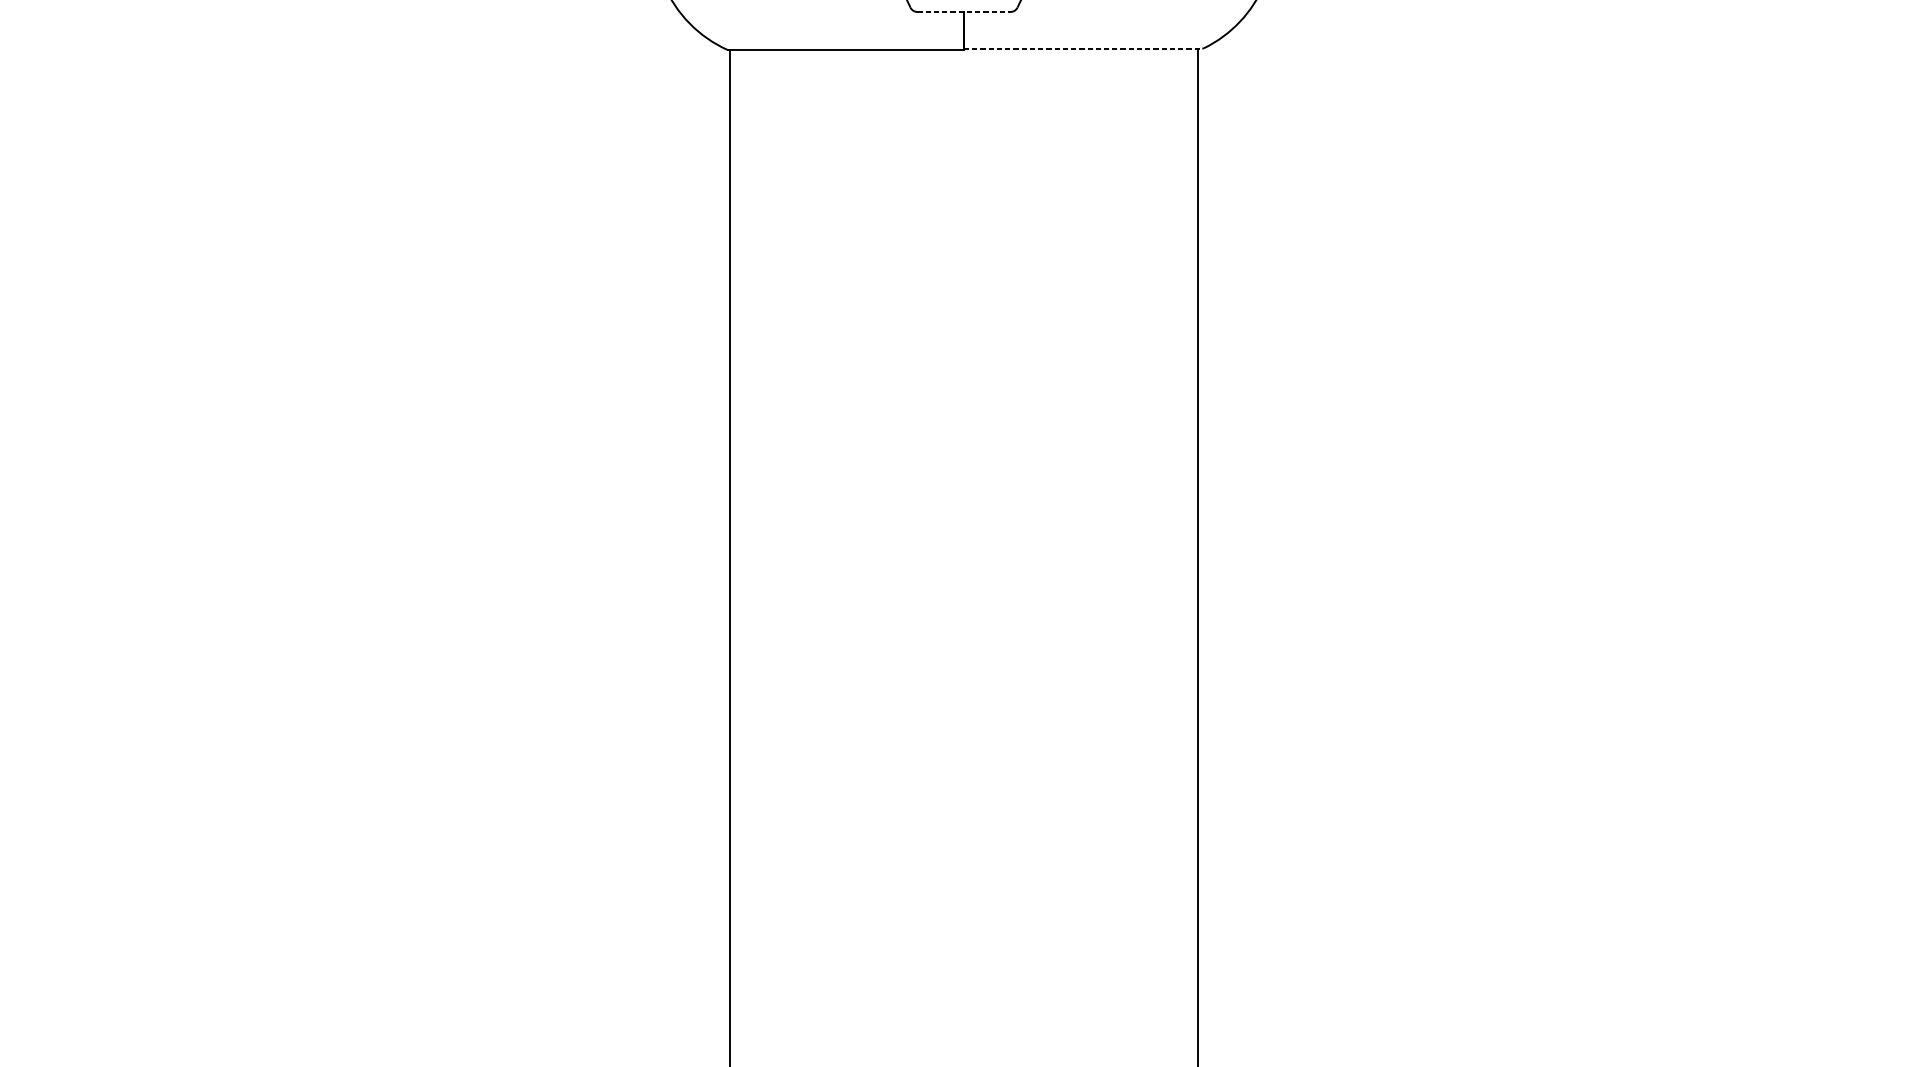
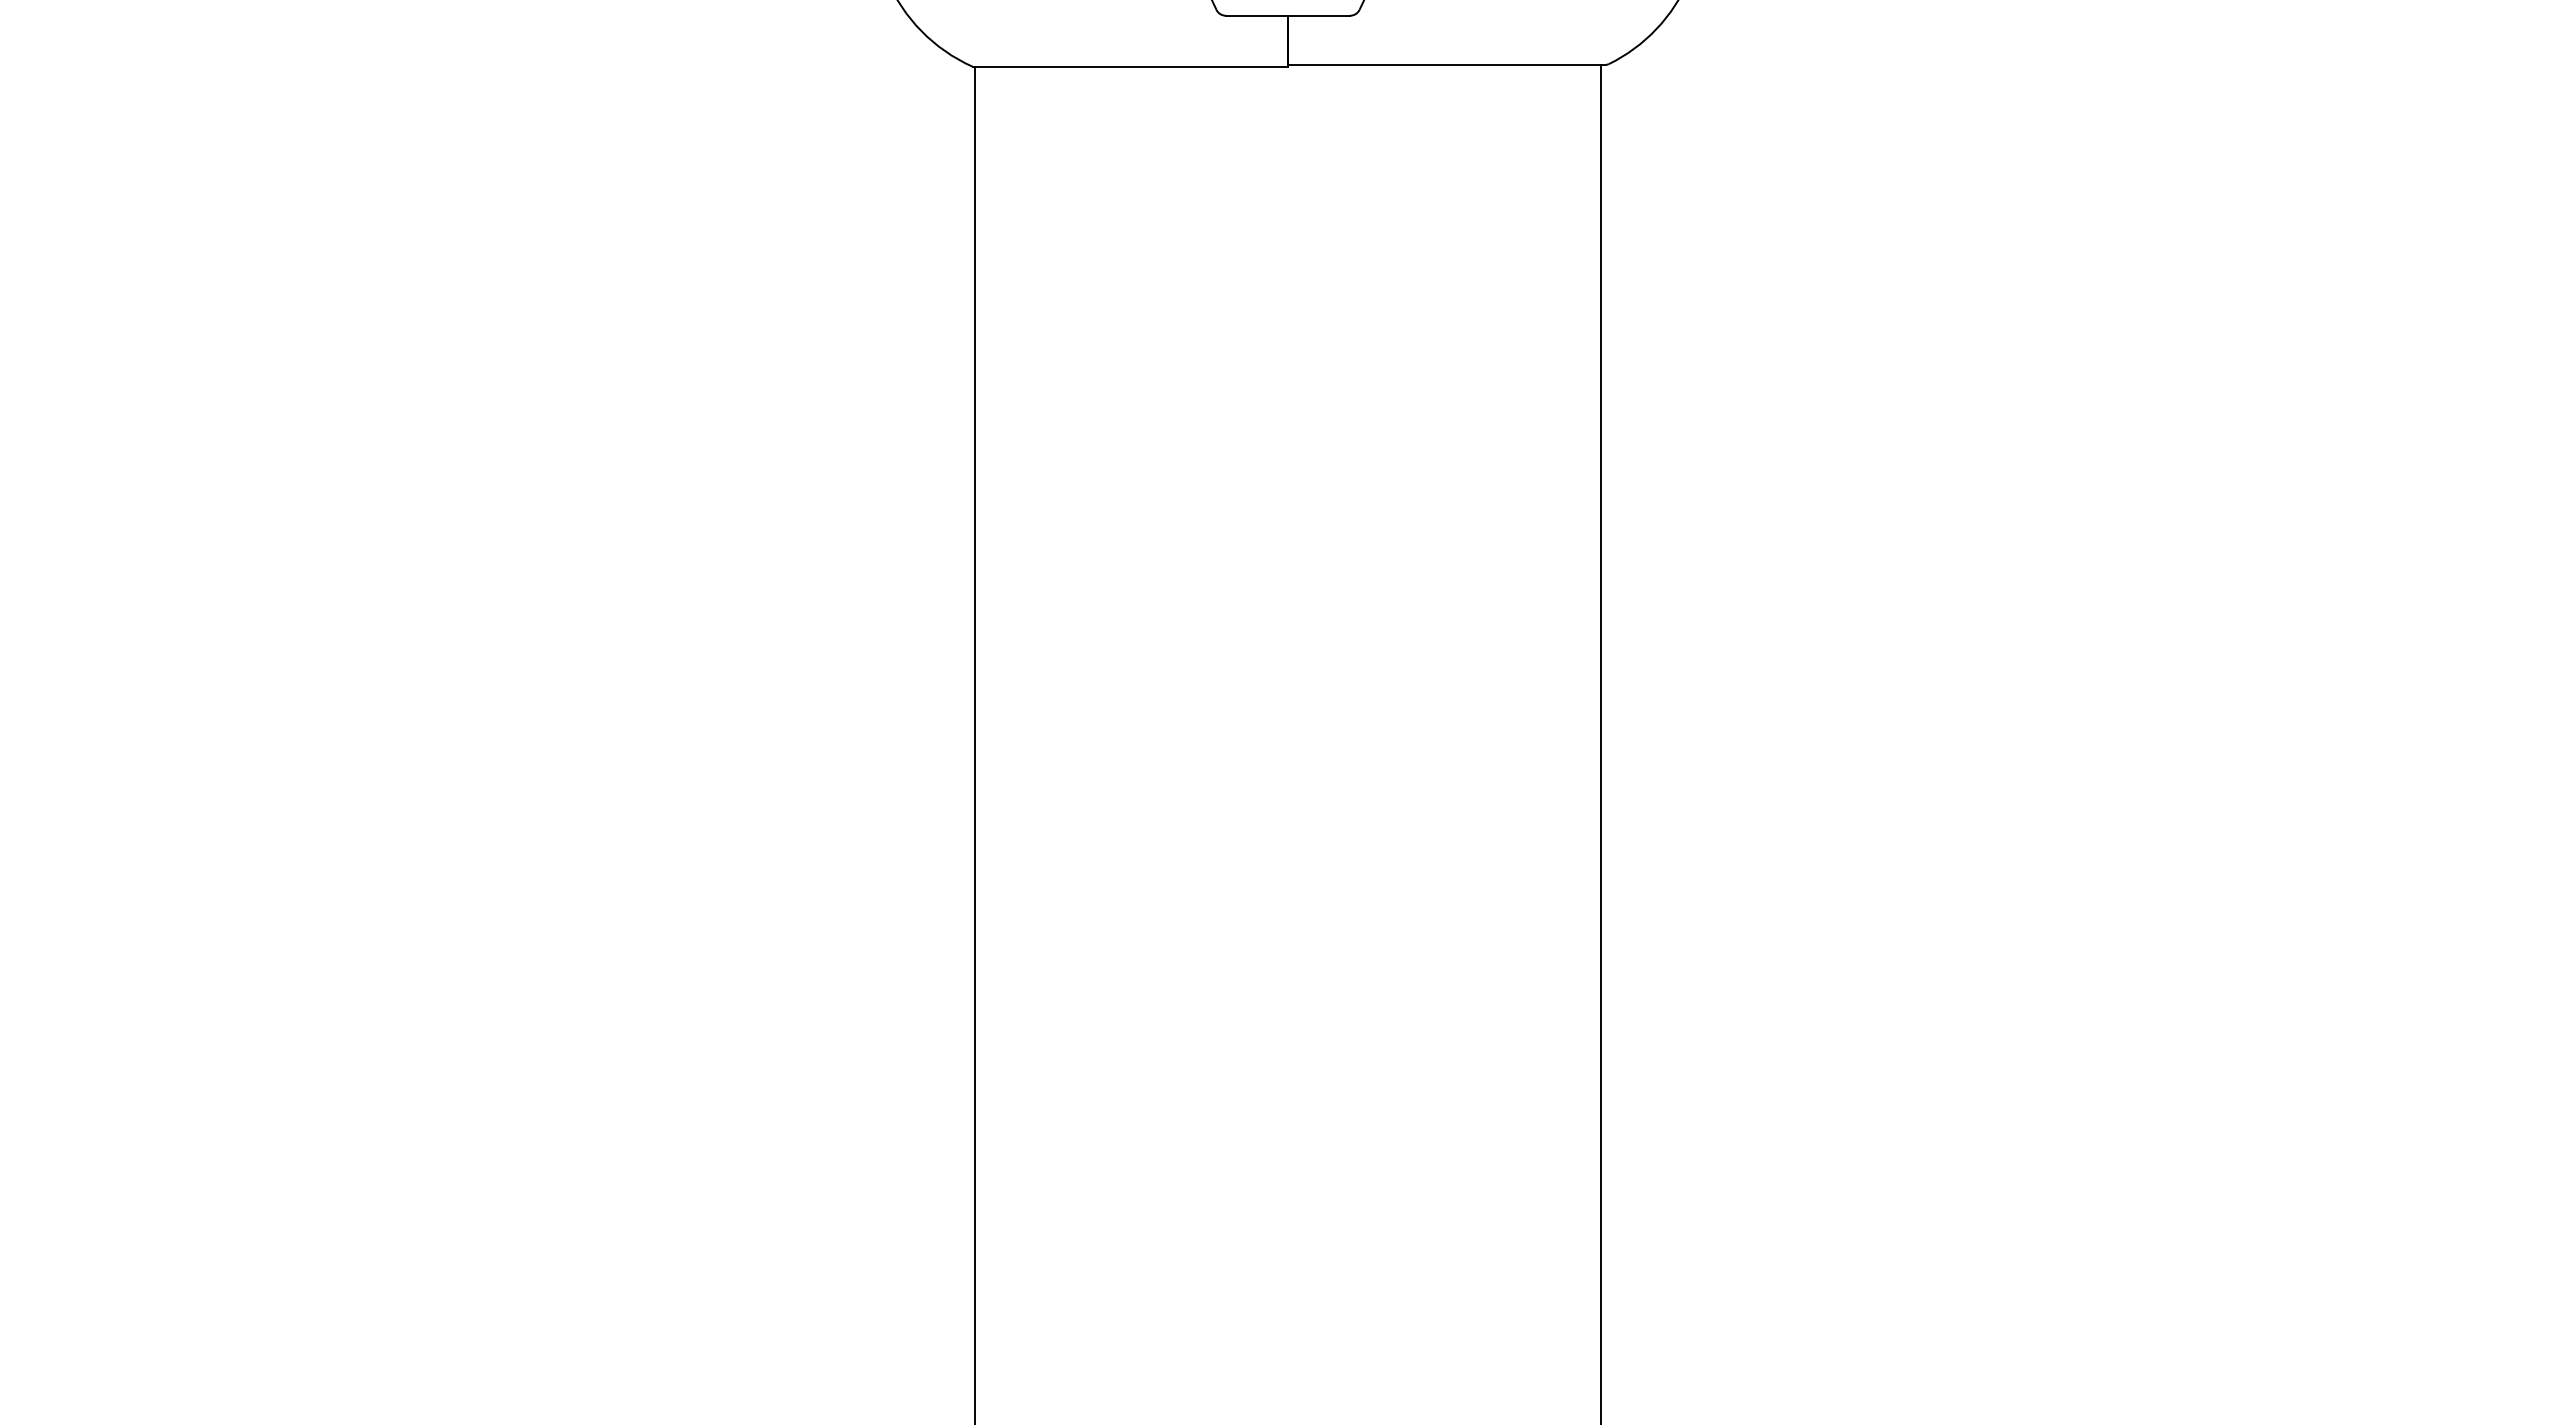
line: (964, 11) -> (1288, 15), dashed -> solid
line: (1083, 48) -> (1447, 64), dashed -> solid

